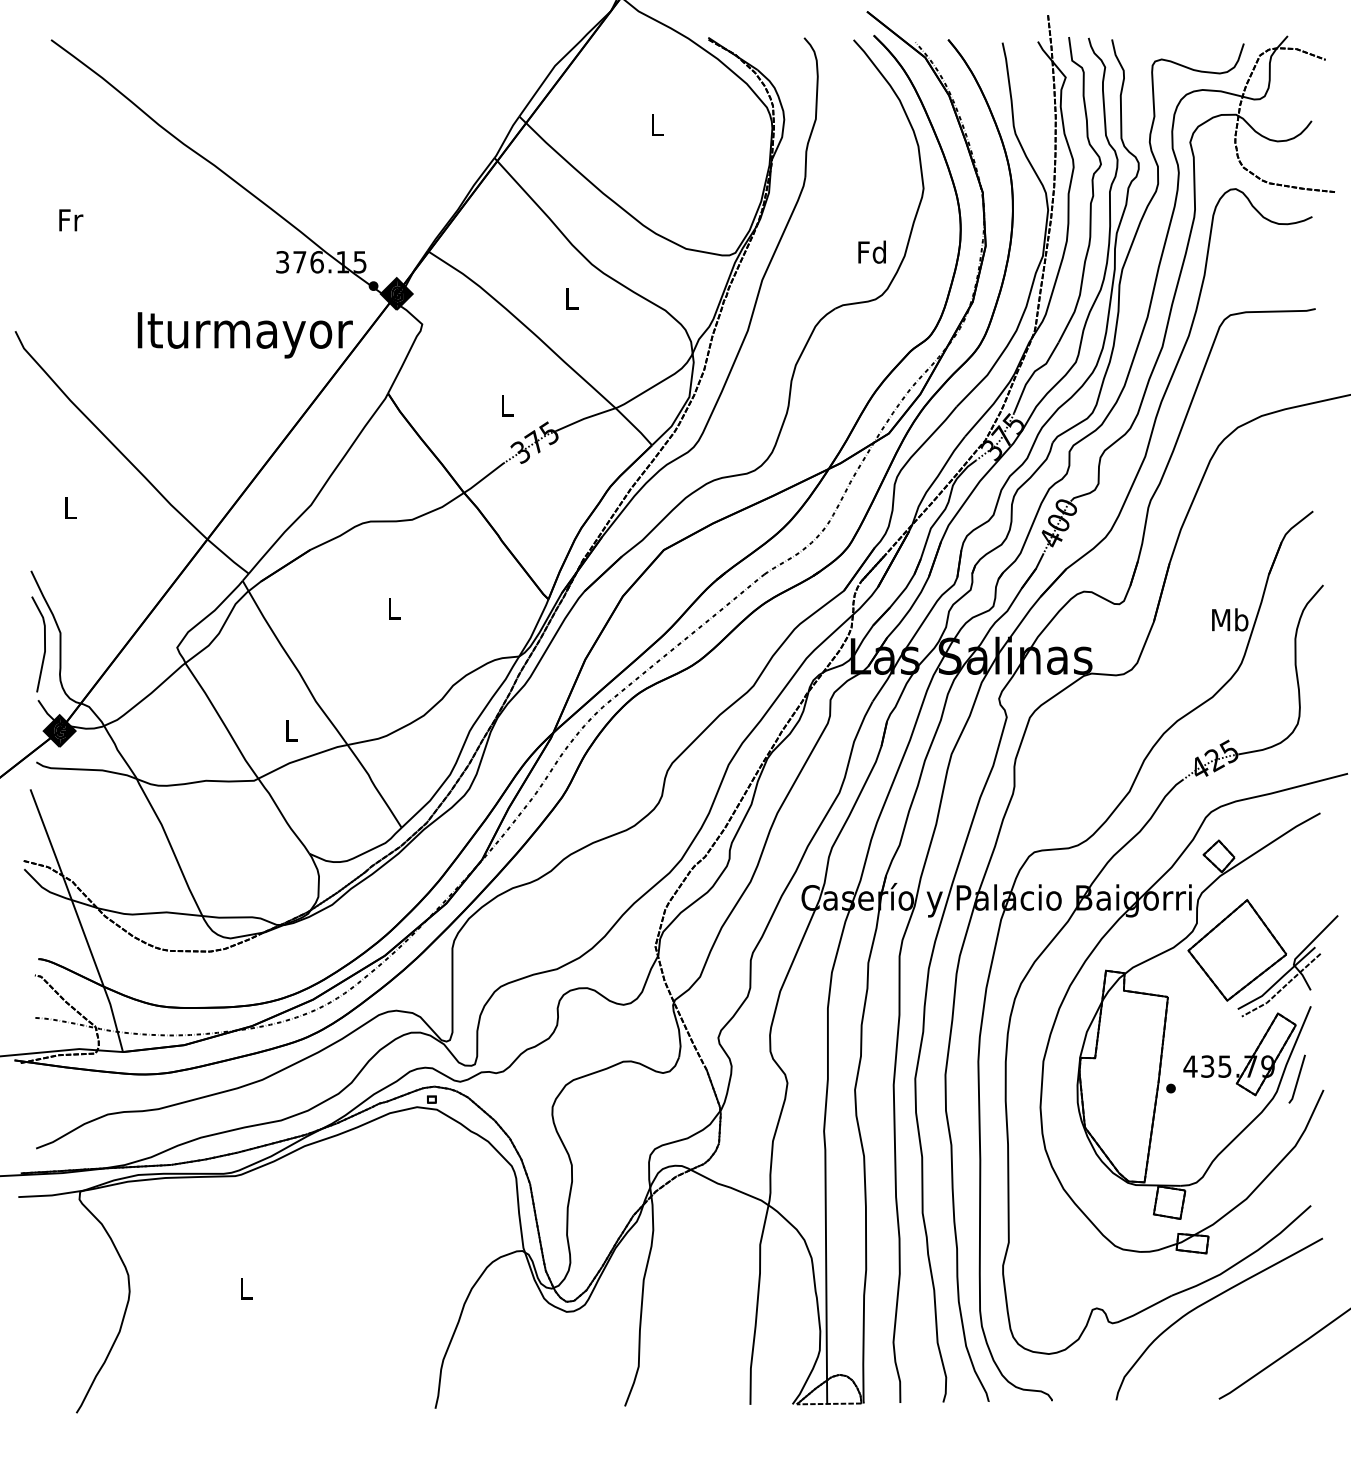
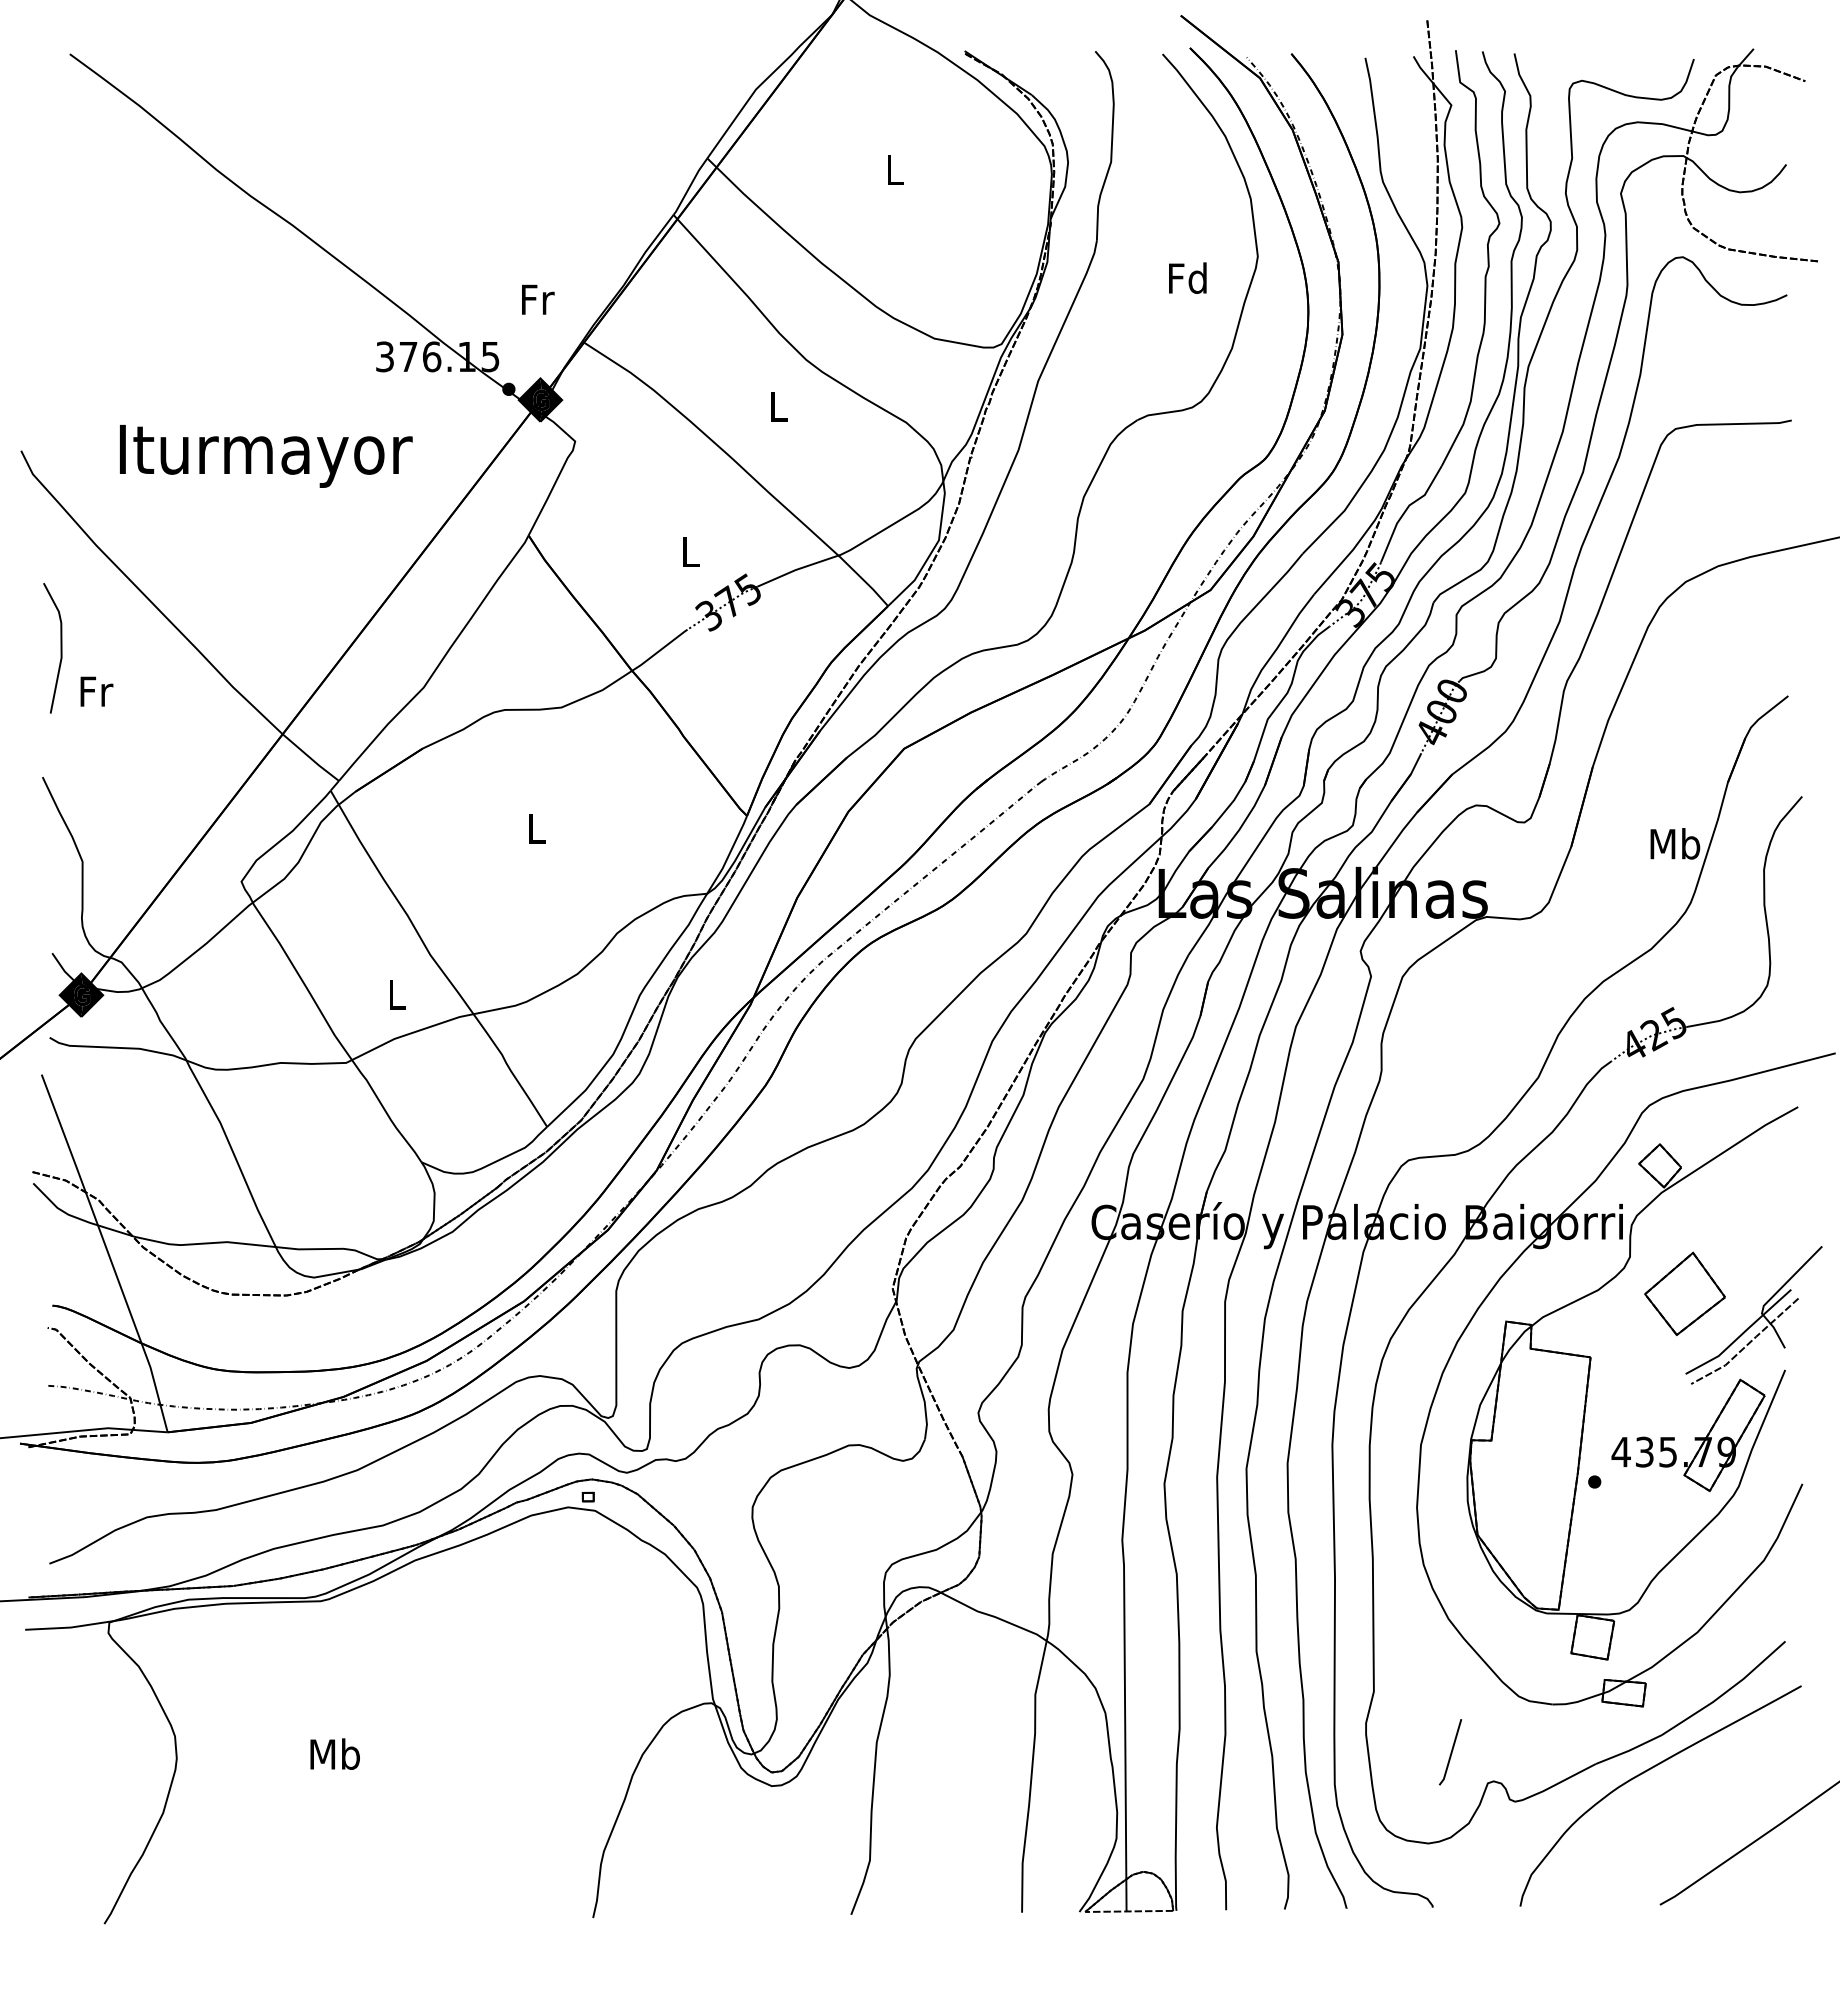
text: (71, 220) -> (538, 299), moved
text: (871, 251) -> (1187, 277), moved
text: (245, 335) -> (266, 456), moved
text: (70, 508) -> (96, 691), L -> Fr
line: (44, 644) -> (60, 648), moved
part: (1236, 950) -> (1684, 1293), size x0.6
line: (1297, 1079) -> (1450, 1752), moved
text: (245, 1287) -> (334, 1753), L -> Mb

